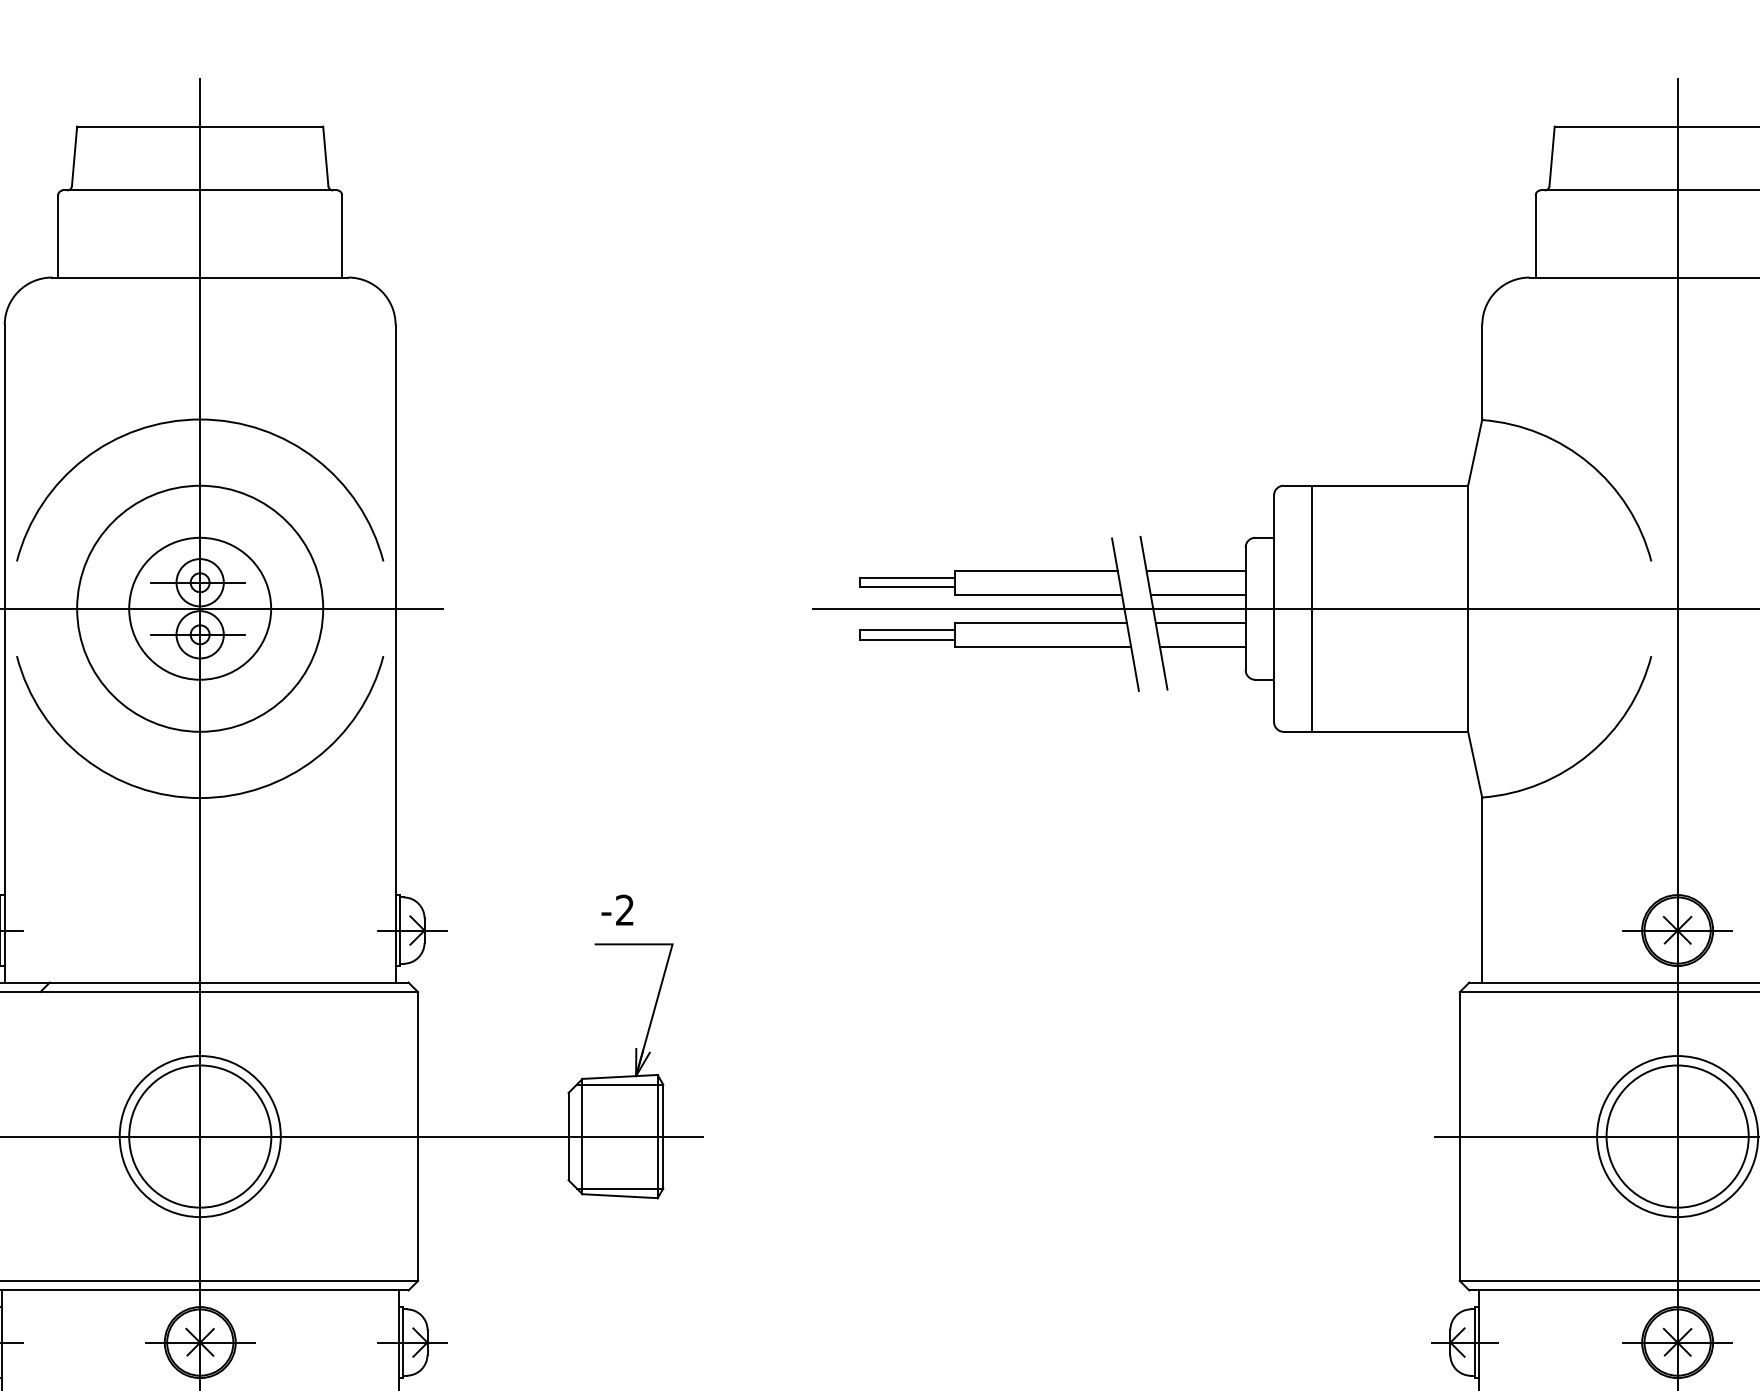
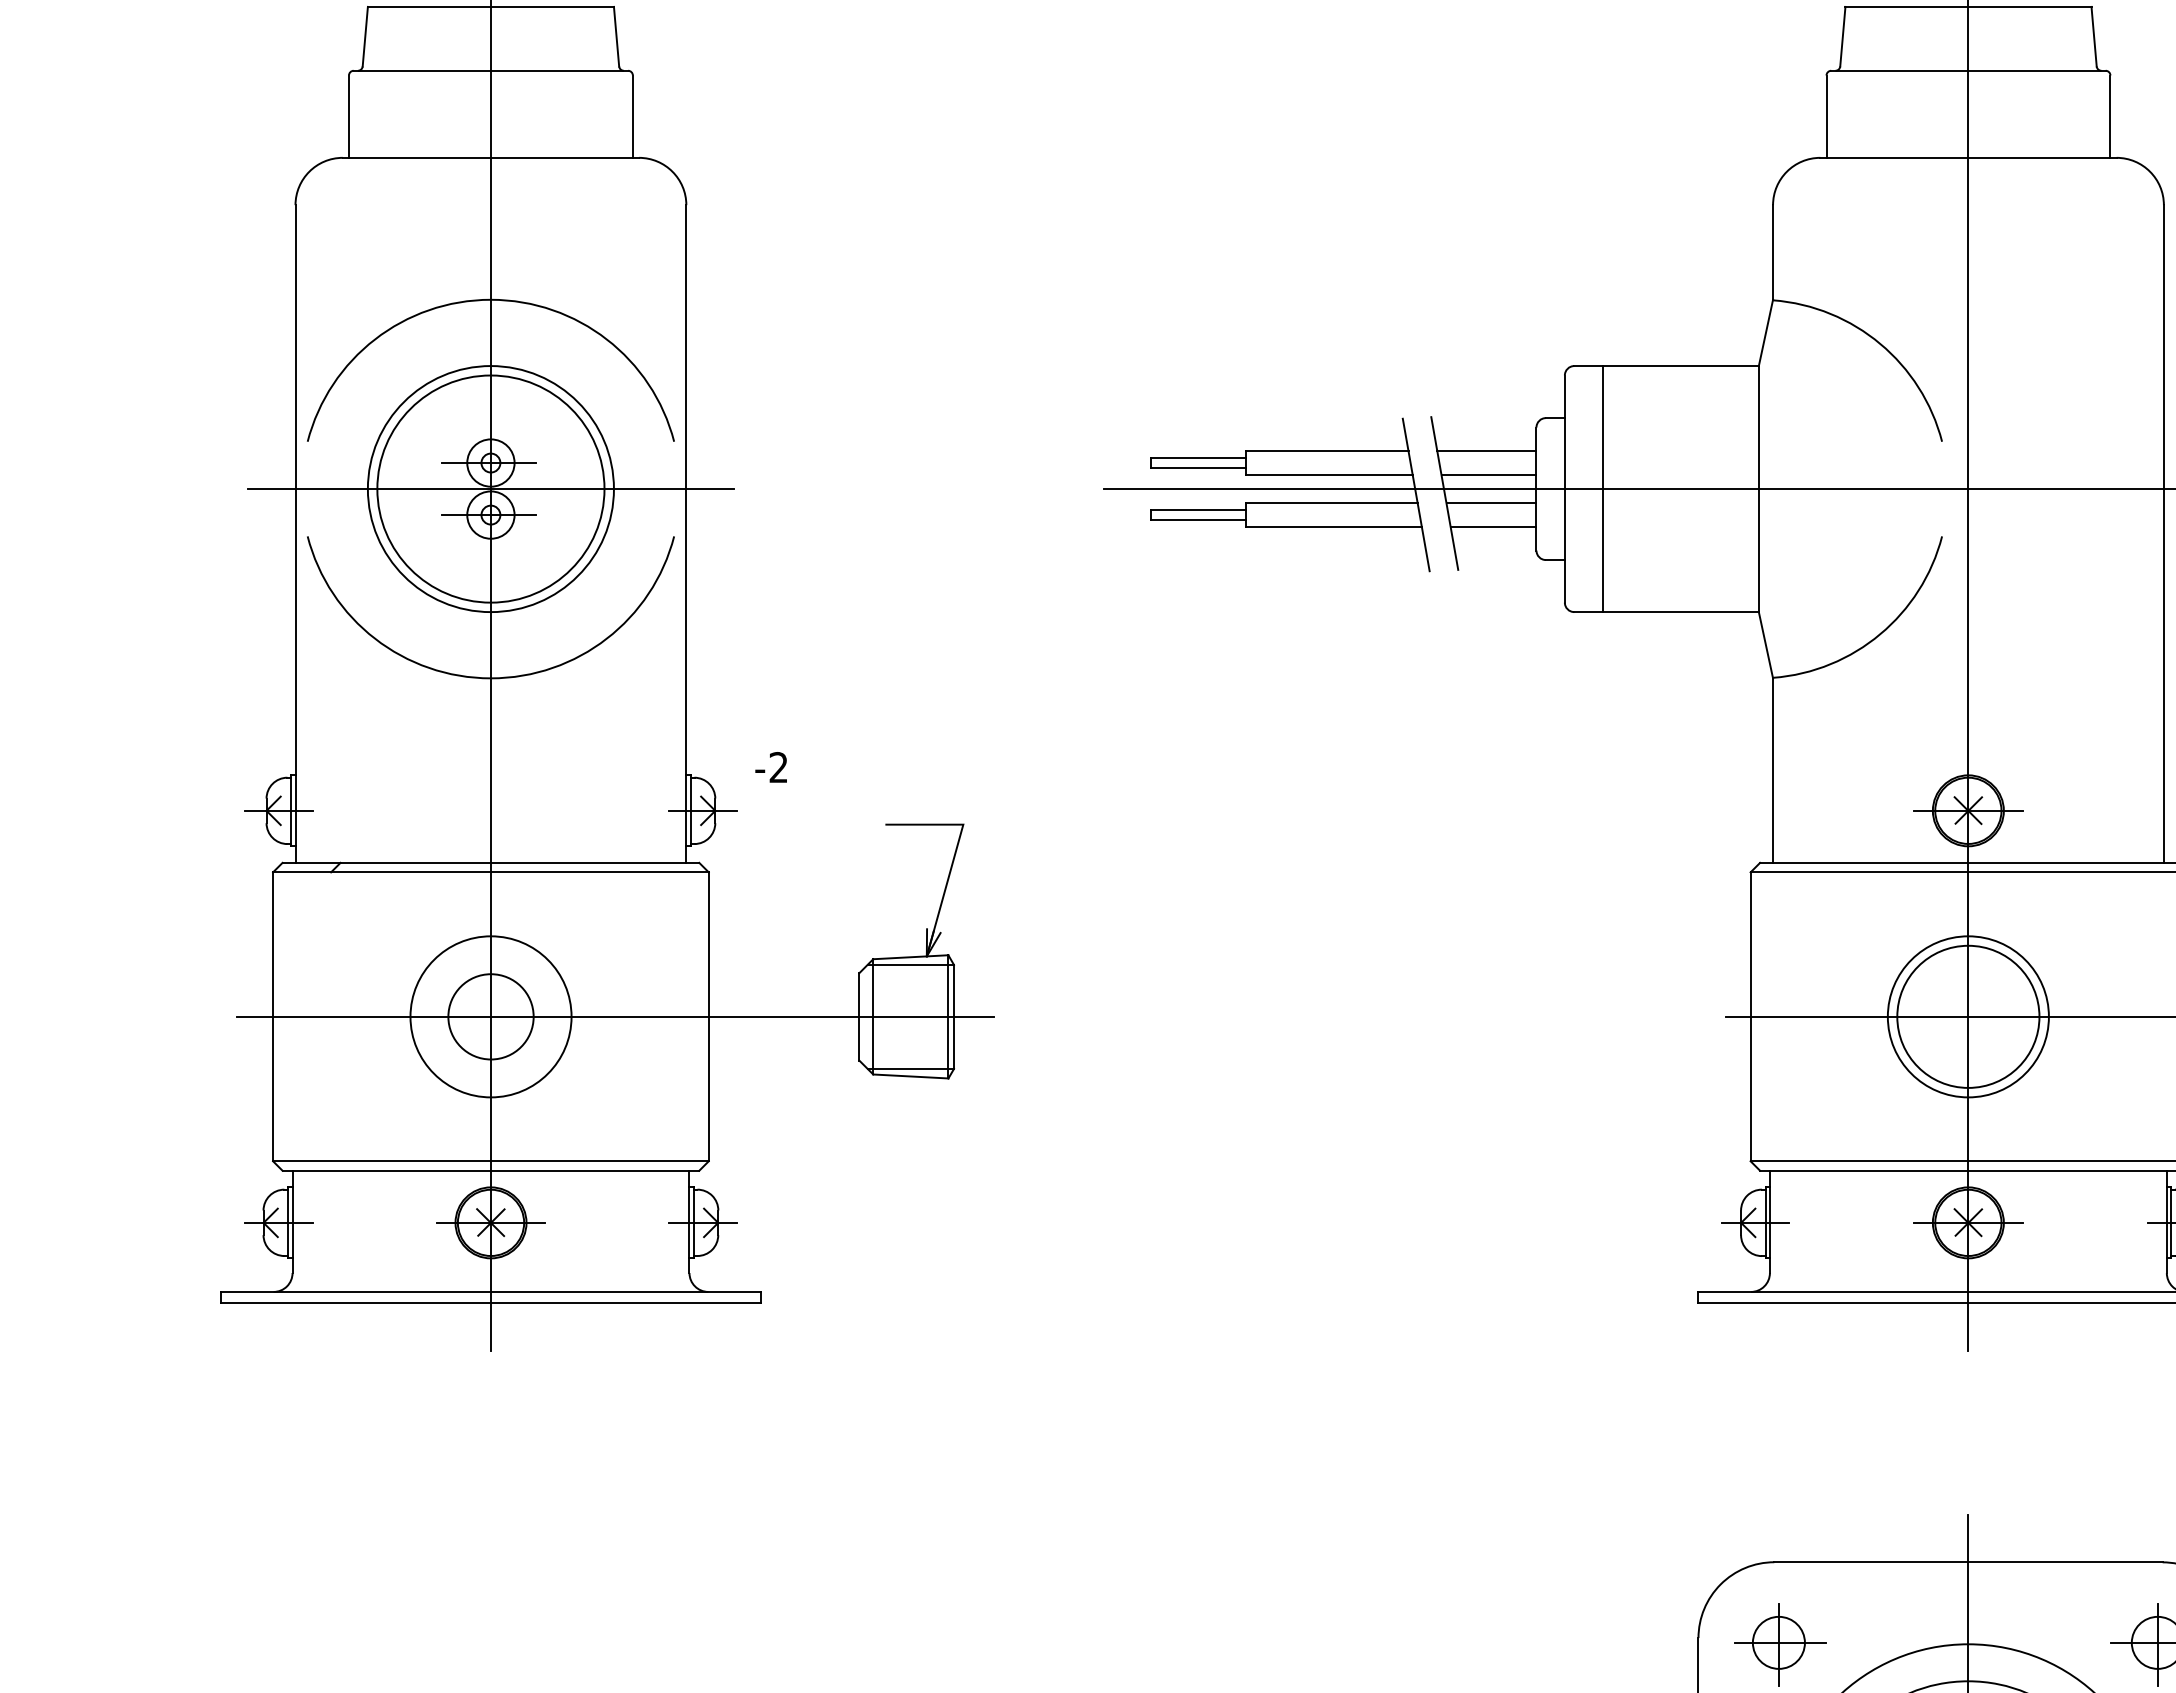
circle: (199, 609) -> (490, 489), size x1.6
text: (616, 910) -> (770, 767), moved
circle: (199, 1136) -> (490, 1016), size x0.6

